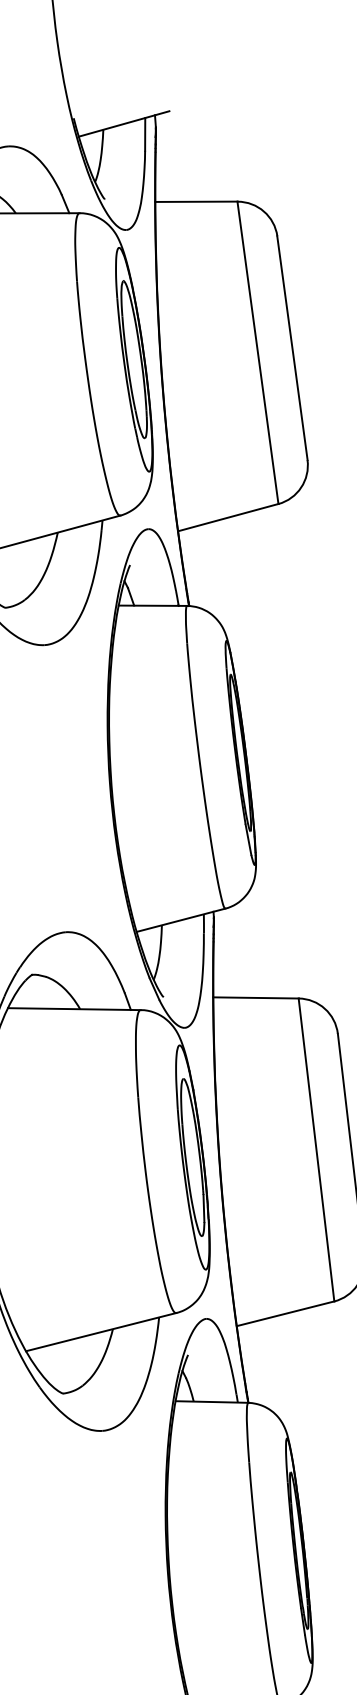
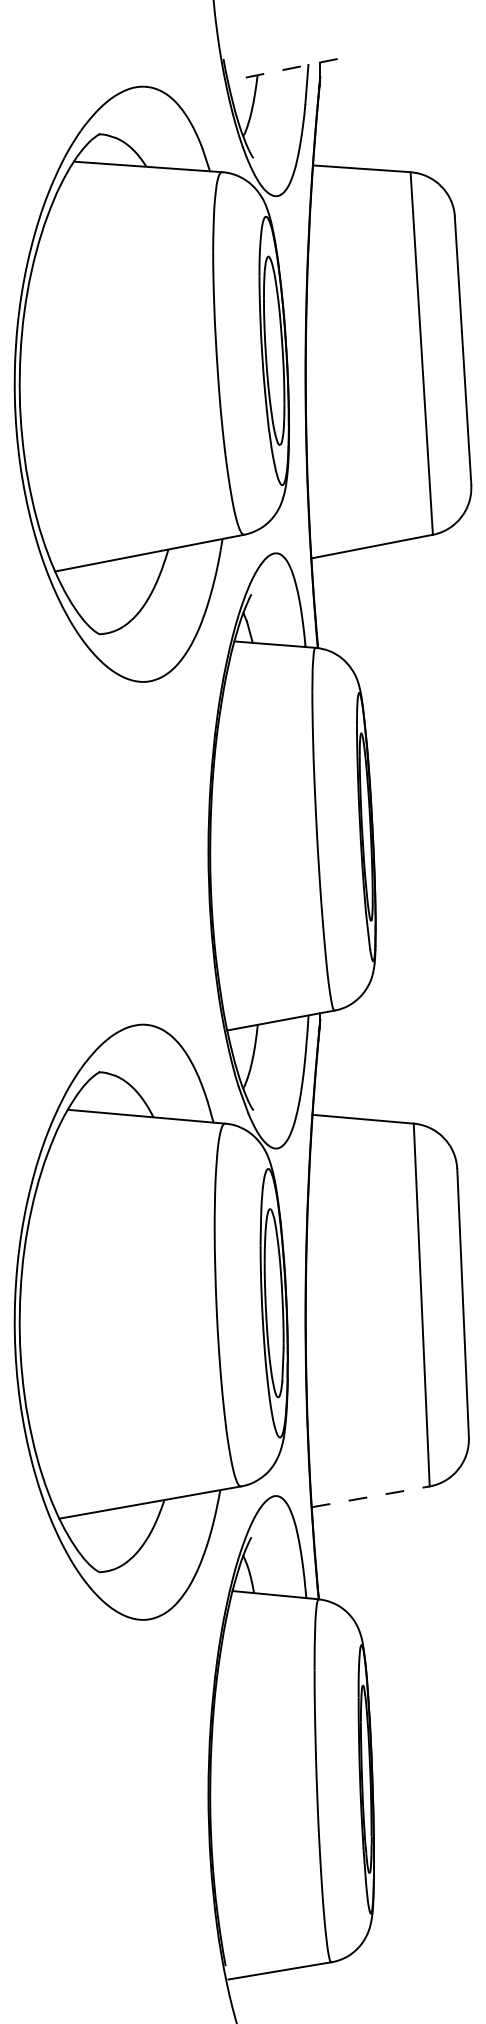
line: (123, 124) -> (282, 70), solid -> dashed
line: (285, 1313) -> (370, 1496), solid -> dashed

